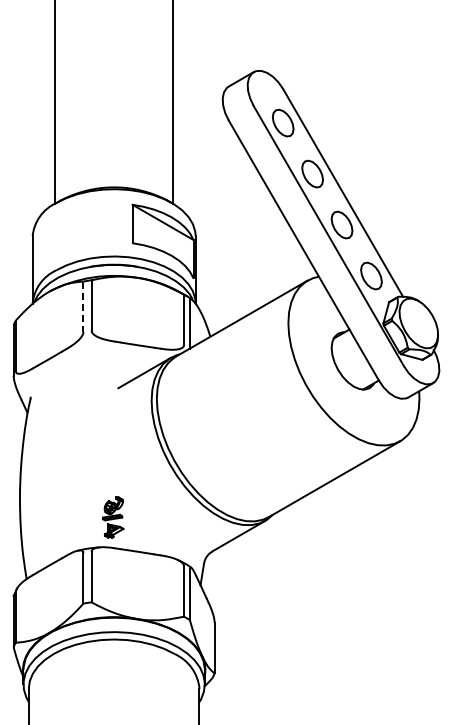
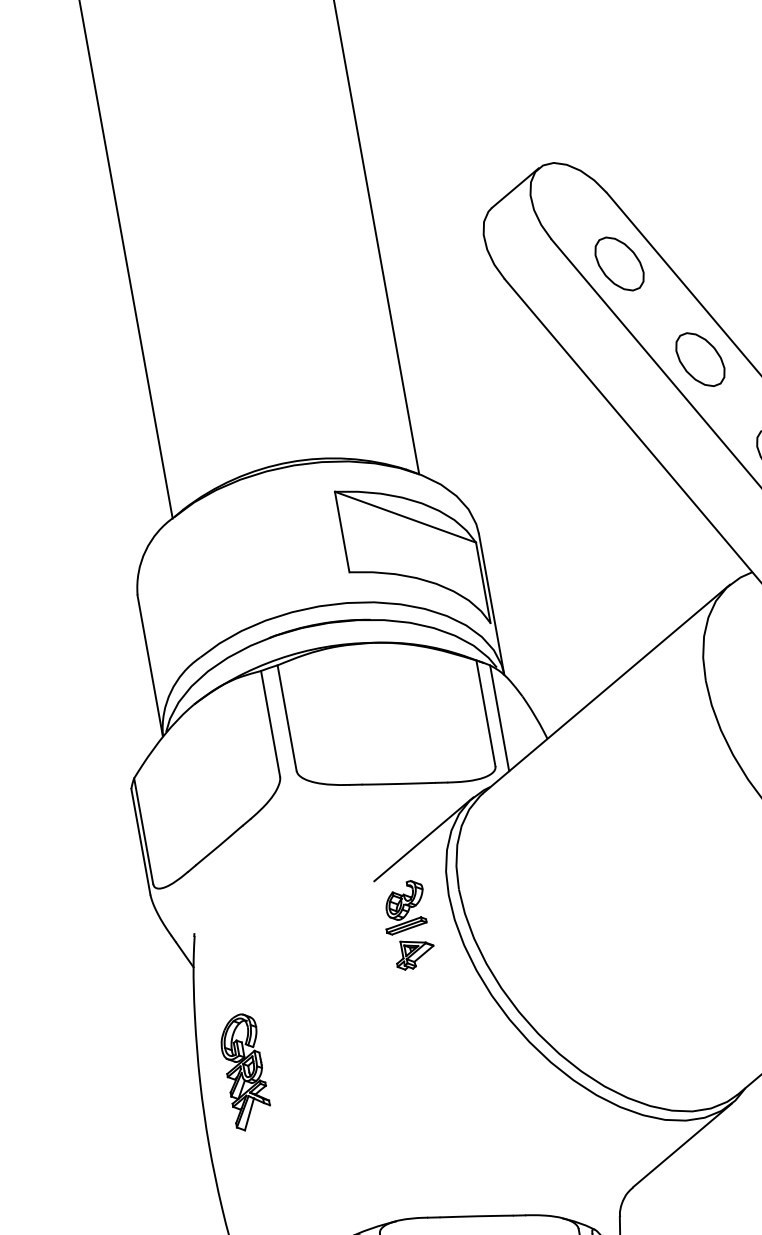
line: (83, 307) -> (270, 725), dashed -> solid
part: (42, 465) -> (244, 1071), added
part: (113, 517) -> (408, 925), moved

